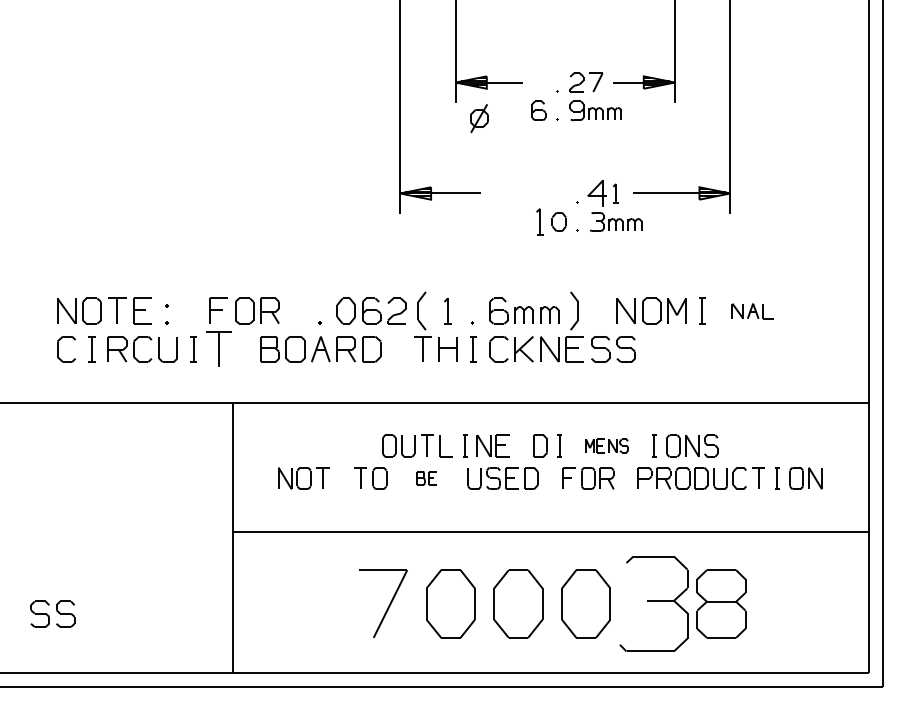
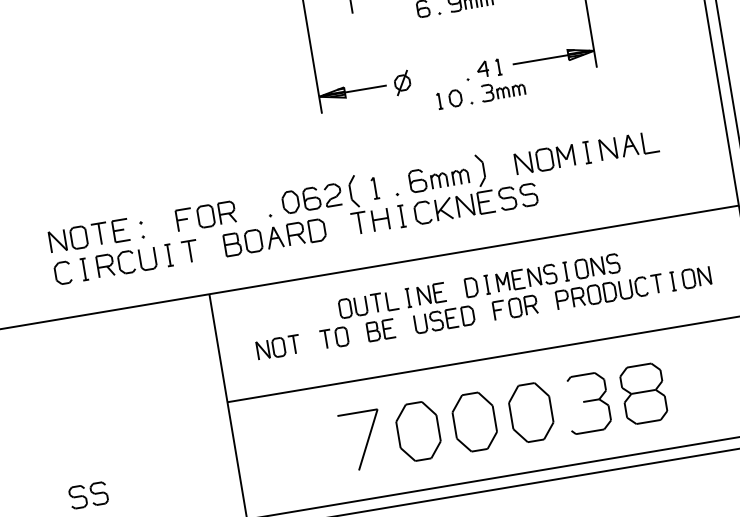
part: (479, 118) -> (402, 82), moved
part: (596, 192) -> (482, 68), size x0.71
part: (539, 221) -> (439, 100), size x0.71
part: (752, 311) -> (628, 145), size x1.67
part: (218, 348) -> (189, 251), size x0.71
part: (606, 445) -> (526, 277), size x1.67
part: (426, 478) -> (380, 330), size x1.67
part: (653, 603) -> (587, 402), size x0.71

